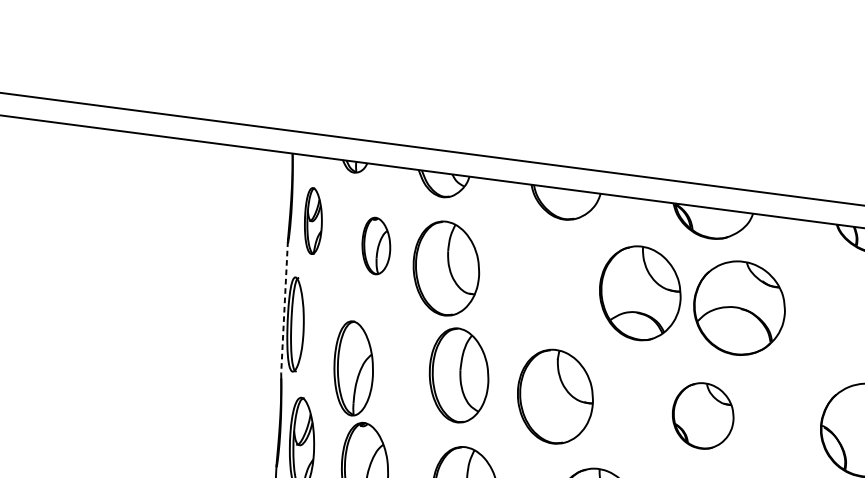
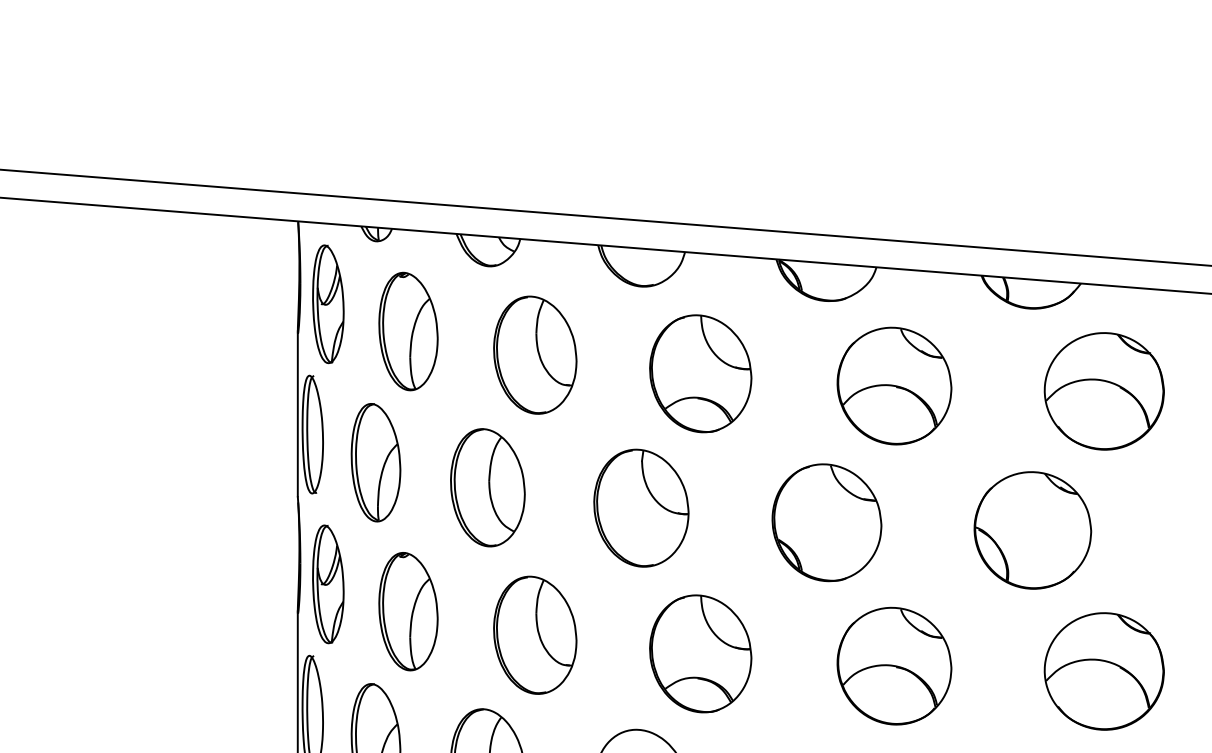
part: (313, 221) -> (328, 304), size x1.43
part: (376, 246) -> (408, 331), size x1.67
part: (446, 268) -> (535, 354), moved
part: (640, 293) -> (700, 373), moved
line: (284, 307) -> (297, 413), dashed -> solid
part: (739, 307) -> (894, 385), moved
part: (353, 368) -> (375, 462), moved
part: (458, 375) -> (487, 487), moved
part: (702, 415) -> (826, 522), size x1.43

